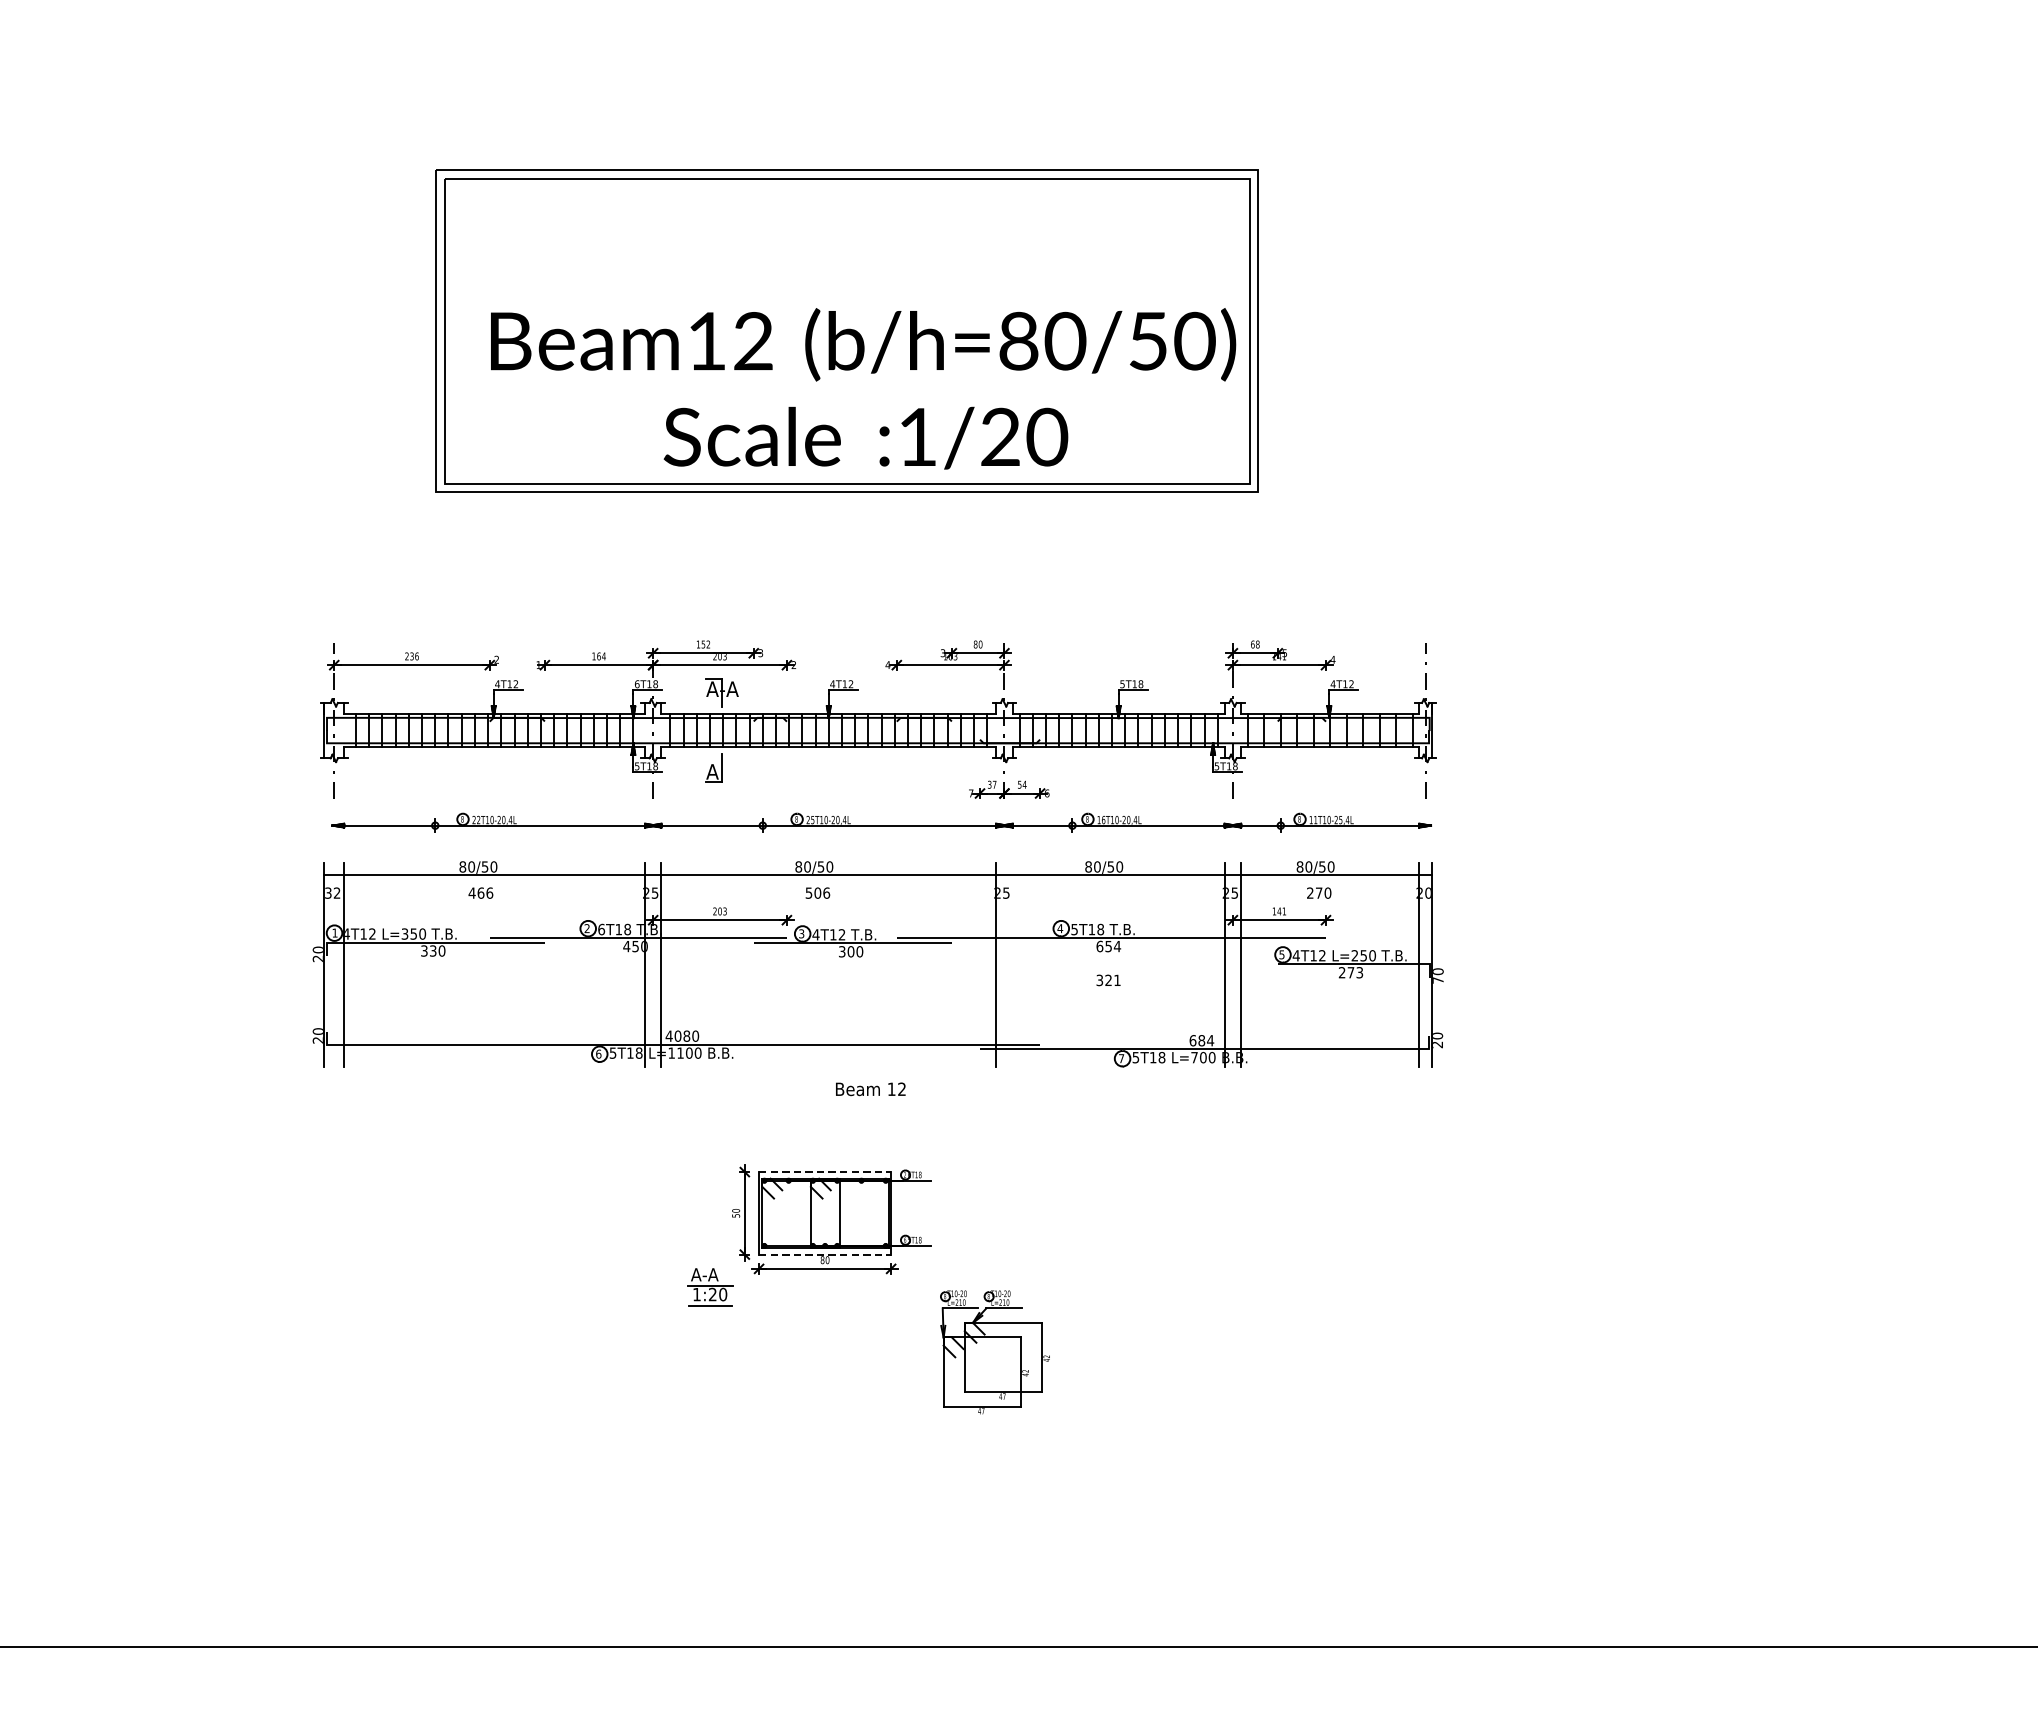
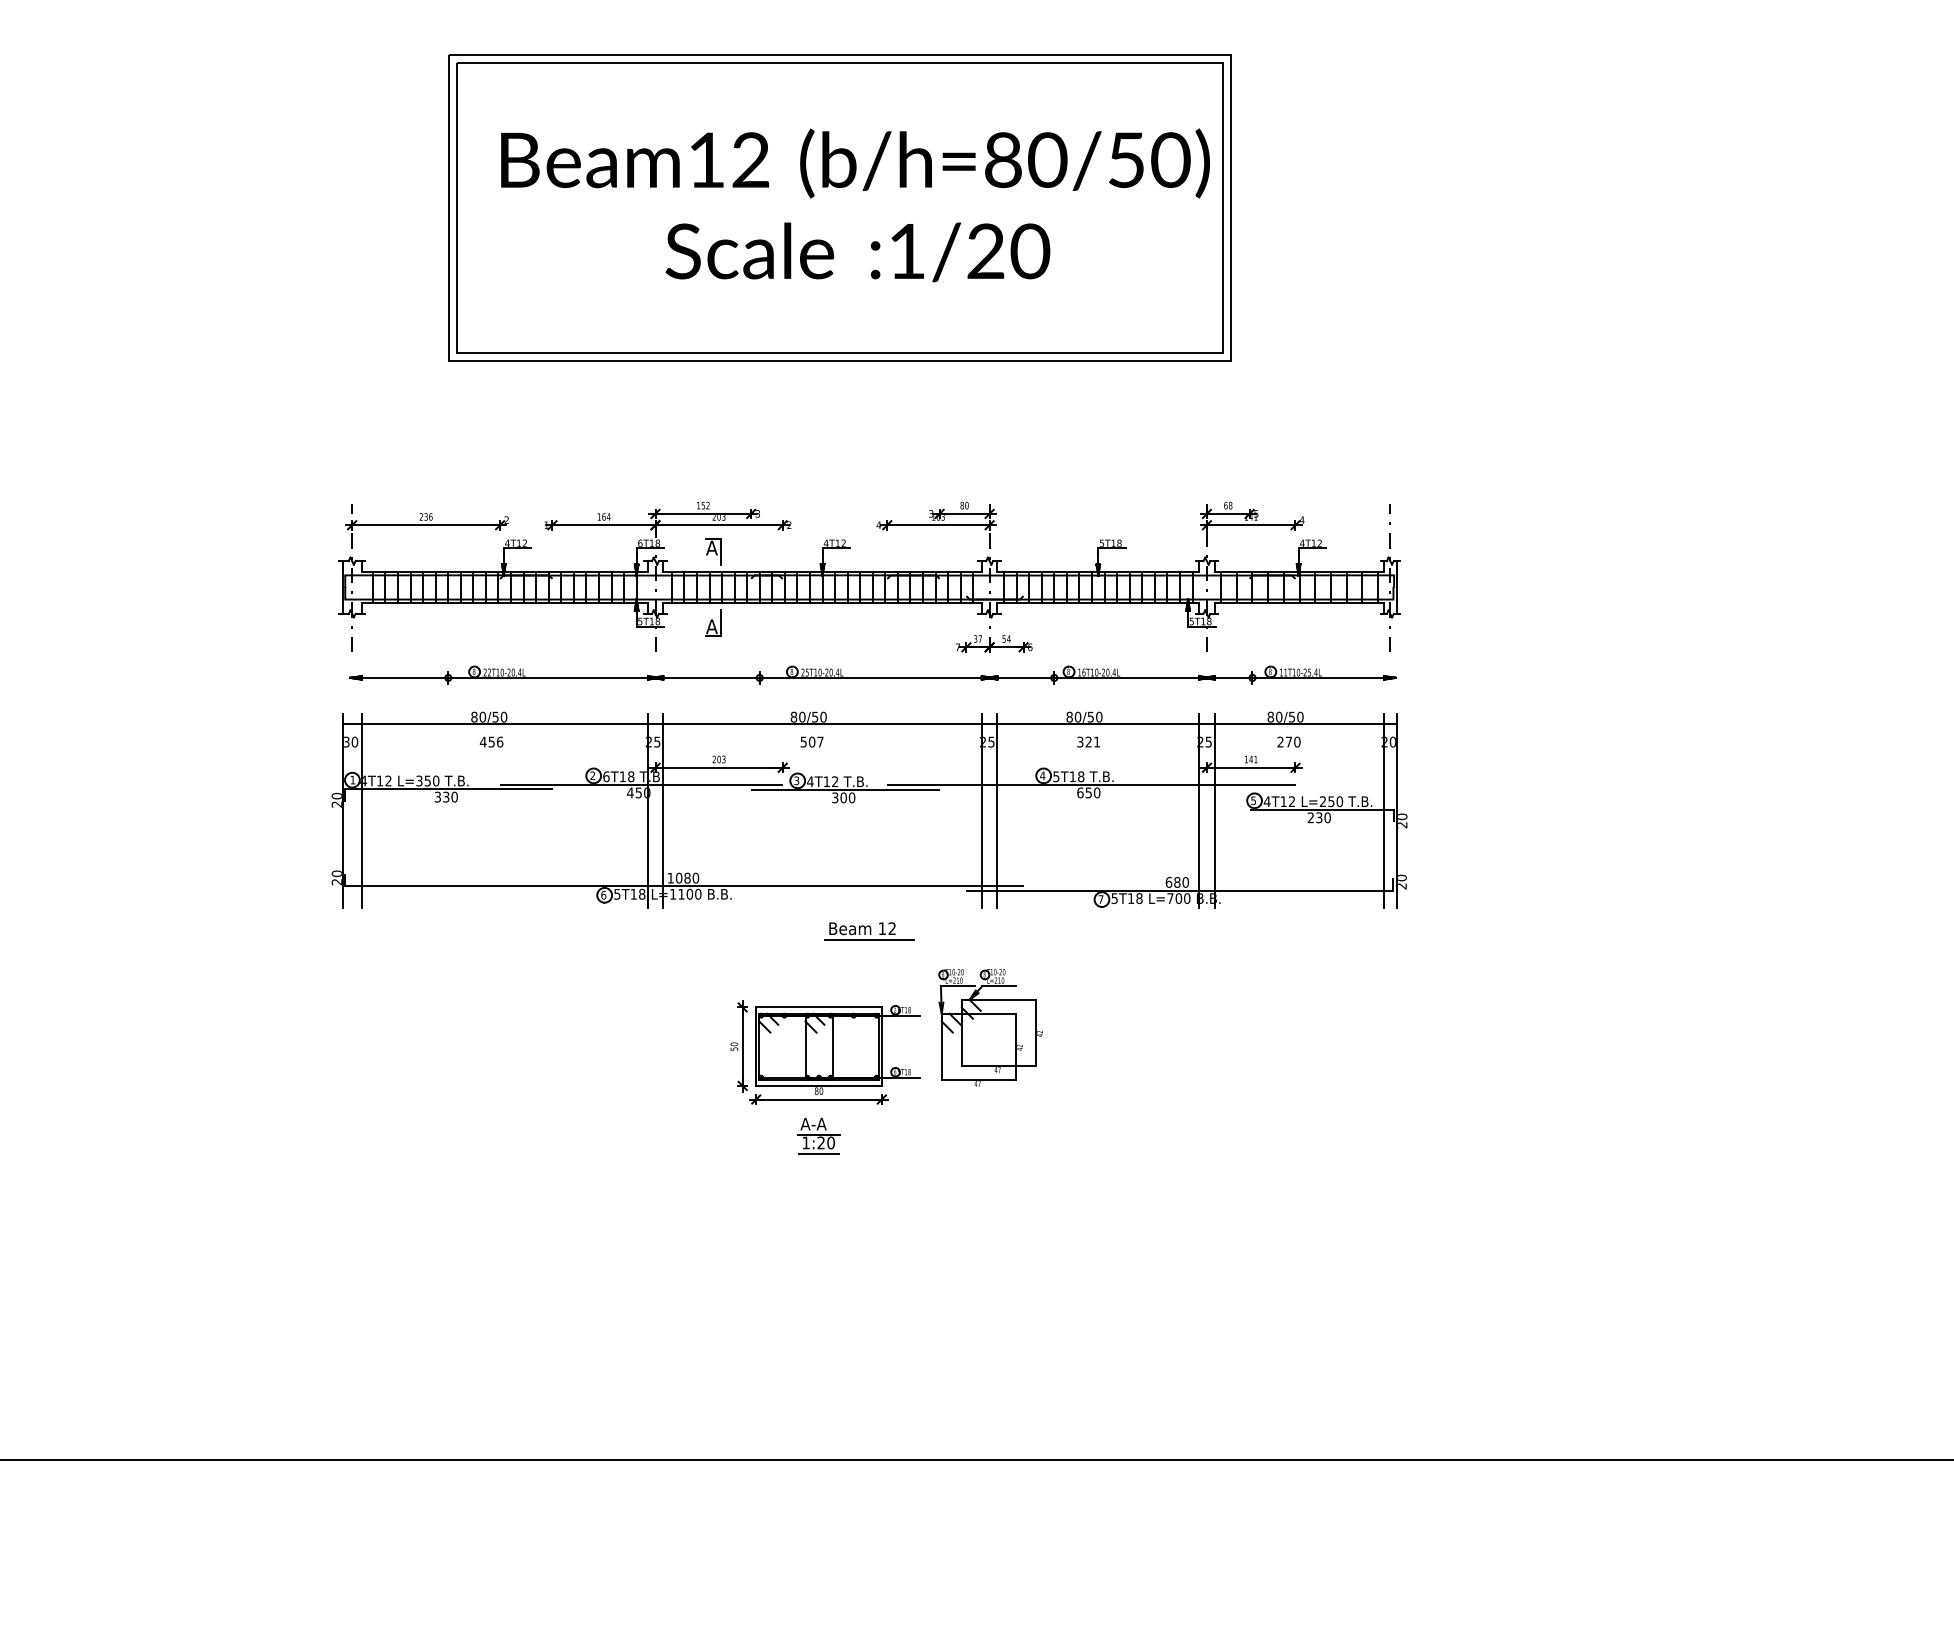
text: (863, 388) -> (855, 205), moved
text: (728, 688) -> (727, 547), A-A -> A
text: (336, 892) -> (354, 741), 32 -> 30
text: (480, 892) -> (491, 741), 466 -> 456
text: (826, 892) -> (820, 741), 506 -> 507
text: (1116, 946) -> (1096, 792), 654 -> 650
line: (1012, 965) -> (997, 810), added
text: (1355, 972) -> (1323, 817), 273 -> 230
text: (1108, 979) -> (1088, 741), moved
text: (1438, 980) -> (1402, 825), 70 -> 20
text: (668, 1035) -> (670, 877), 4080 -> 1080
text: (1210, 1040) -> (1185, 882), 684 -> 680
line: (878, 1100) -> (869, 939), added
line: (825, 1172) -> (819, 1007), dashed -> solid
line: (825, 1254) -> (819, 1085), dashed -> solid
part: (709, 1286) -> (818, 1135), moved
part: (994, 1351) -> (990, 1027), moved

